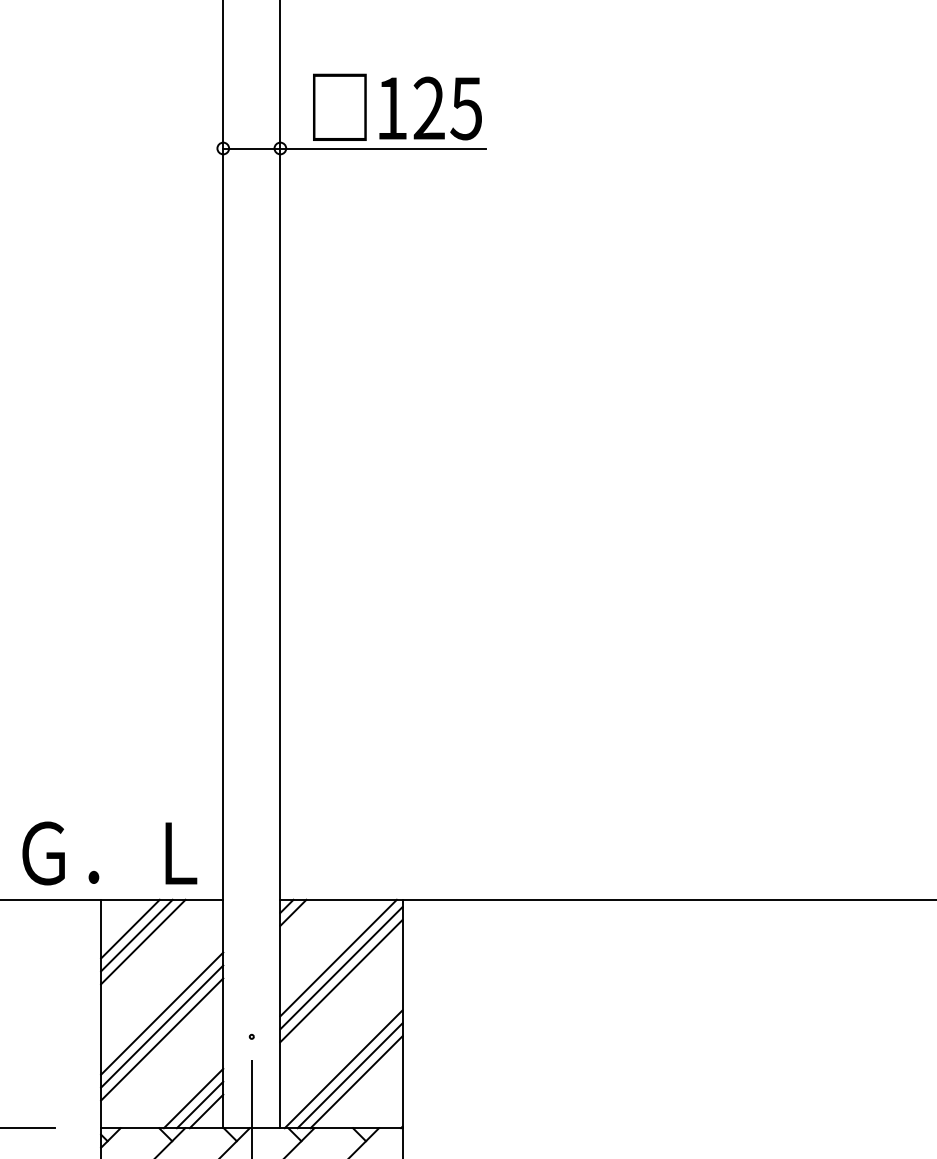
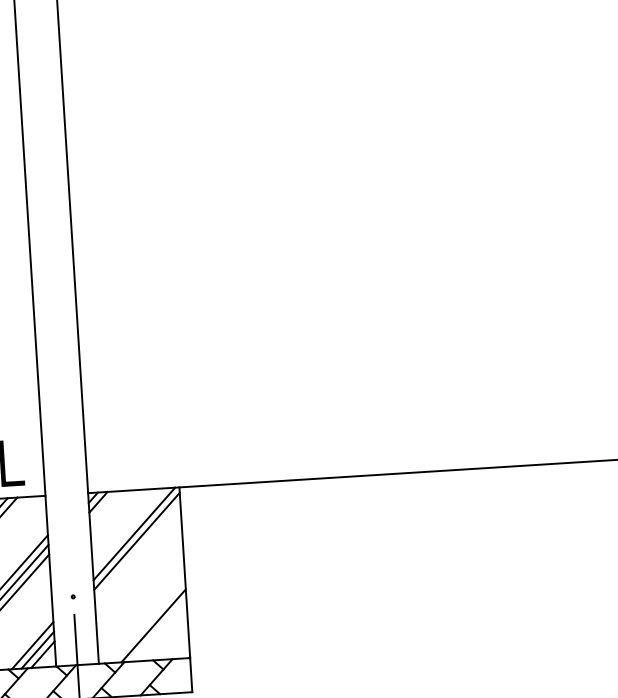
line: (341, 981) -> (137, 551), removed
line: (343, 1069) -> (143, 616), removed
line: (349, 1075) -> (148, 621), removed

